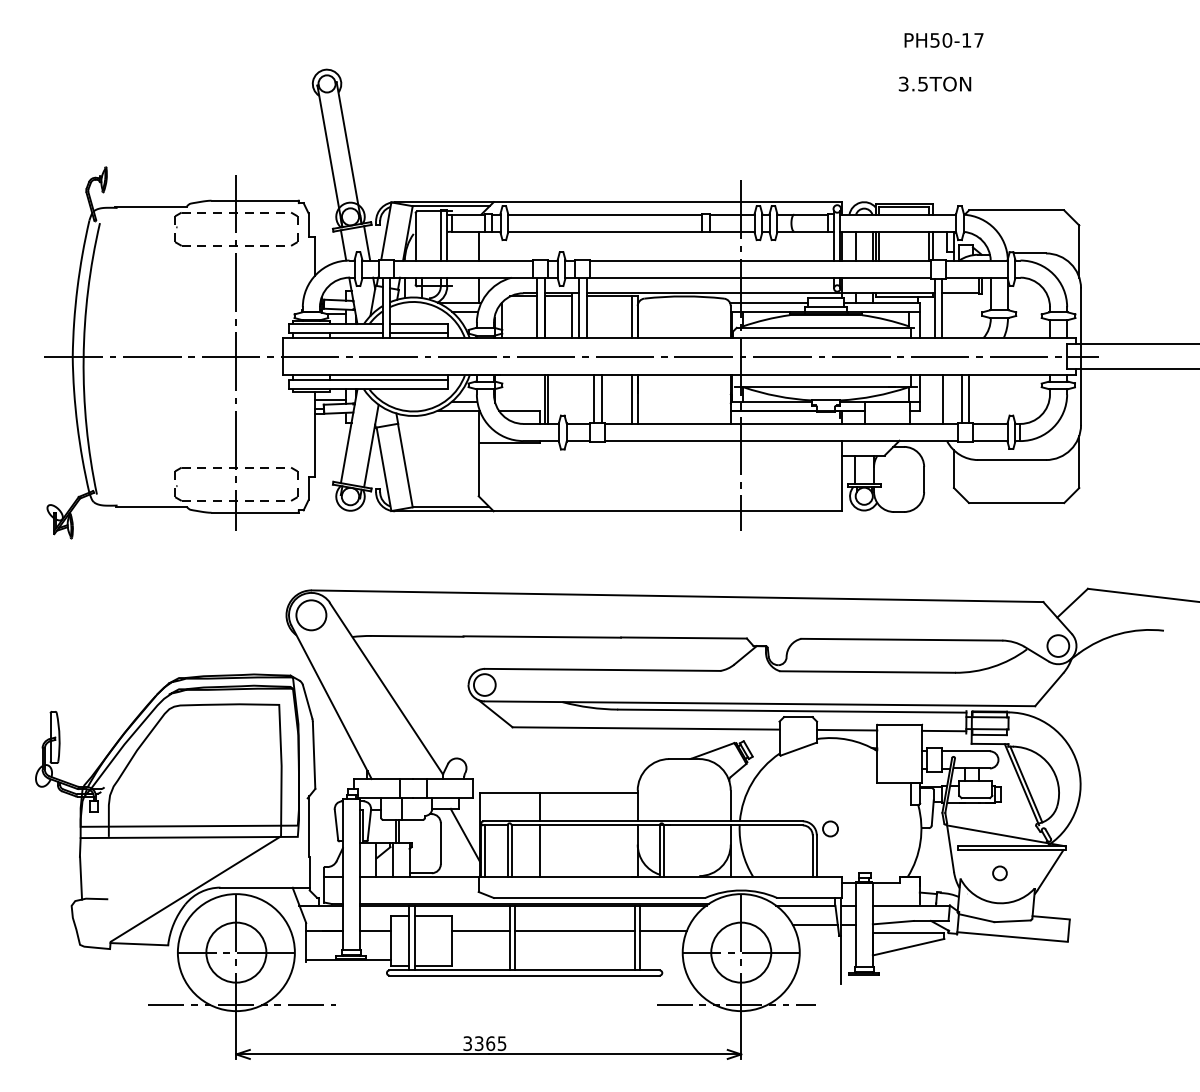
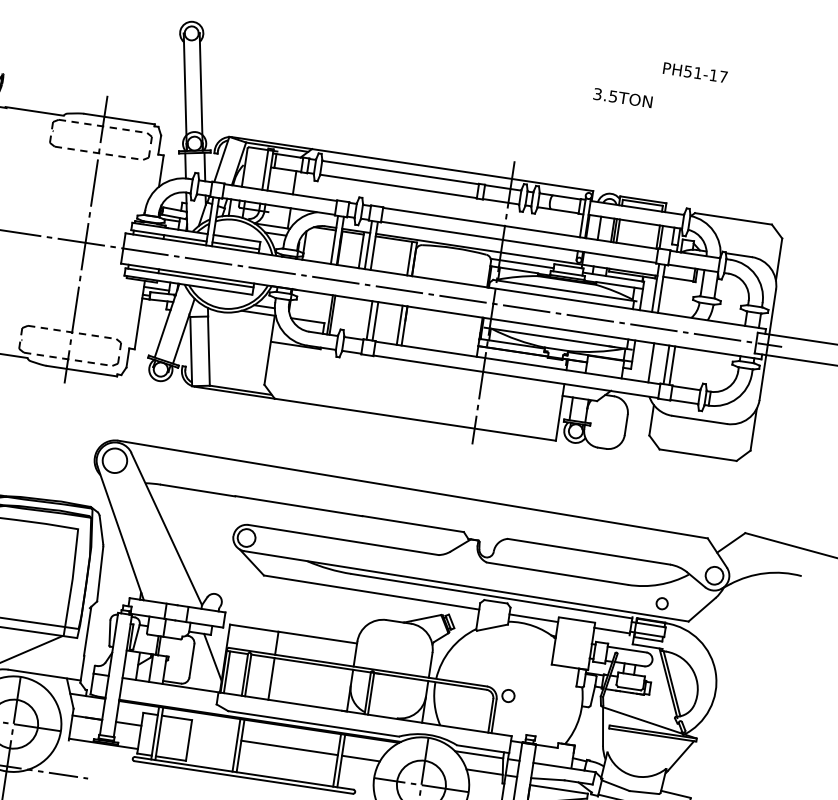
text: (947, 40) -> (698, 73), PH50-17 -> PH51-17
text: (934, 83) -> (622, 97), moved
circle: (999, 873) -> (661, 603), moved
line: (480, 931) -> (213, 736), removed

